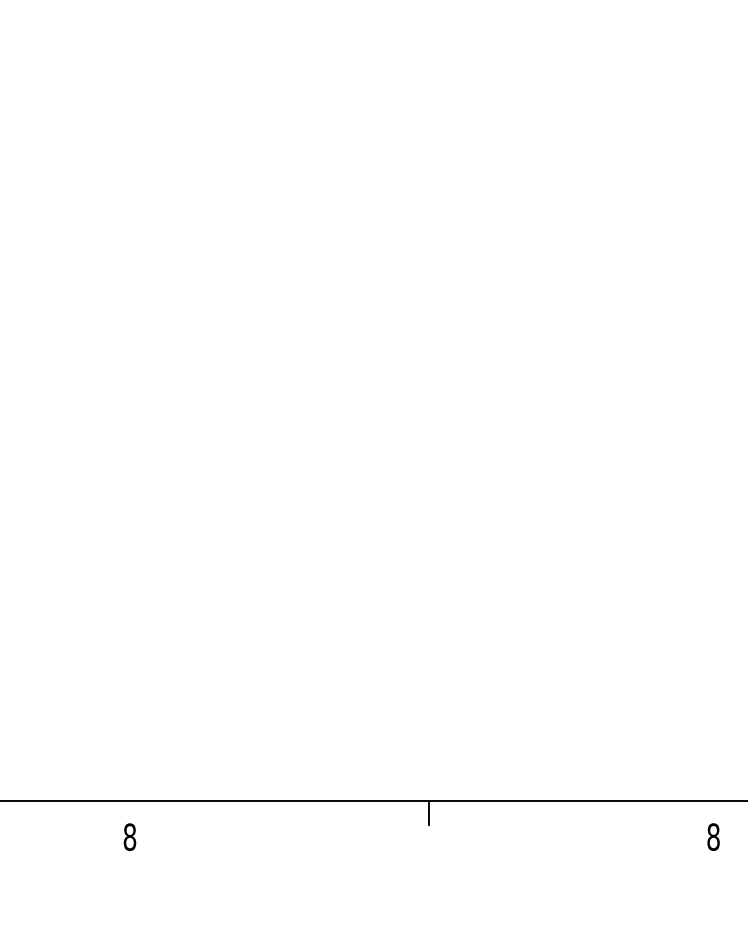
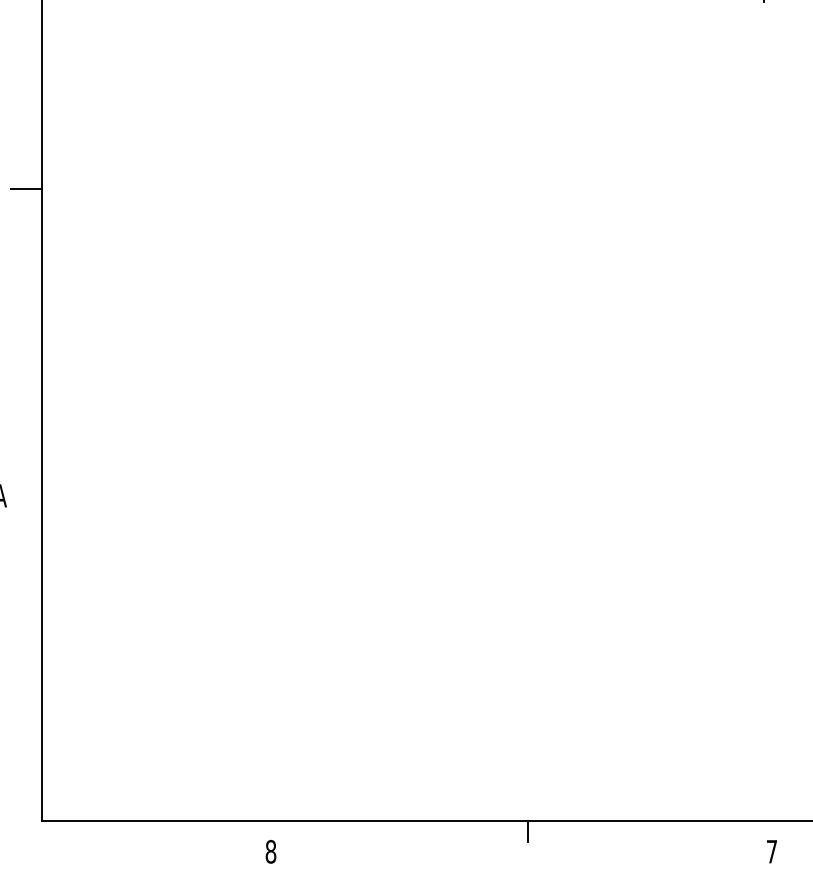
text: (712, 836) -> (771, 851), 8 -> 7

